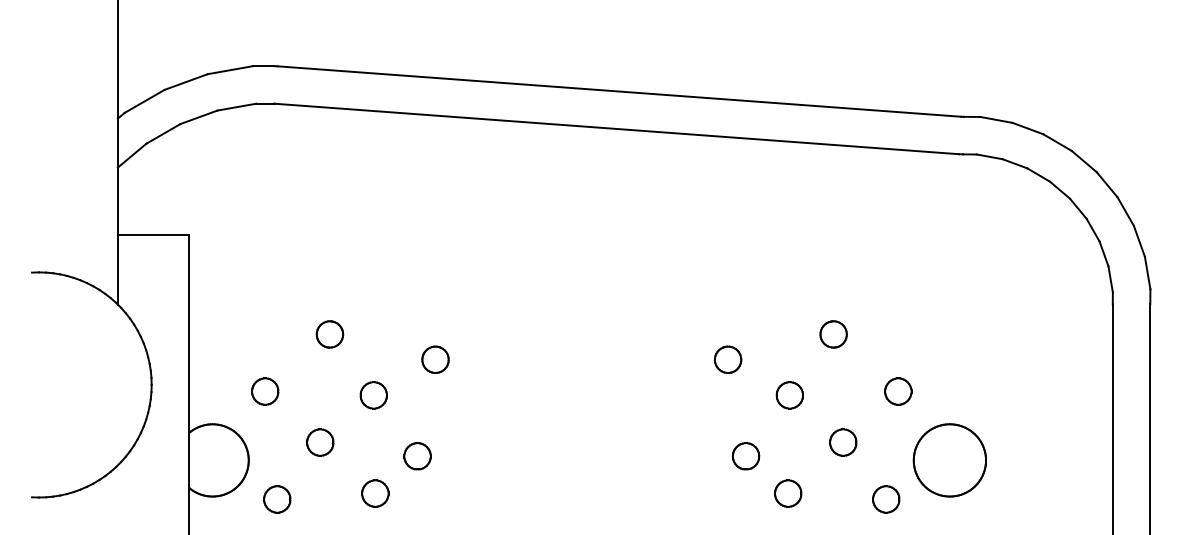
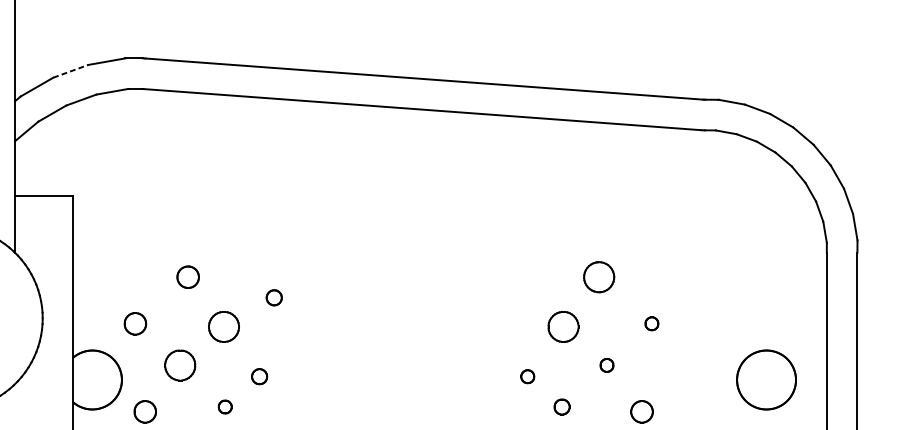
line: (186, 82) -> (71, 71), solid -> dashed
part: (833, 334) -> (598, 277), size x1.4
part: (435, 359) -> (274, 297), size x0.7
part: (728, 359) -> (513, 297), removed
part: (898, 391) -> (651, 323), size x0.6
part: (373, 395) -> (223, 327), size x1.4
part: (789, 395) -> (563, 327), size x1.4
part: (320, 442) -> (180, 365), size x1.4
part: (843, 442) -> (607, 365), size x0.6
part: (417, 456) -> (259, 376), size x0.7
part: (746, 456) -> (527, 376), size x0.6
part: (949, 460) -> (766, 380), moved
part: (375, 493) -> (225, 406), size x0.6
part: (788, 493) -> (562, 406), size x0.7

